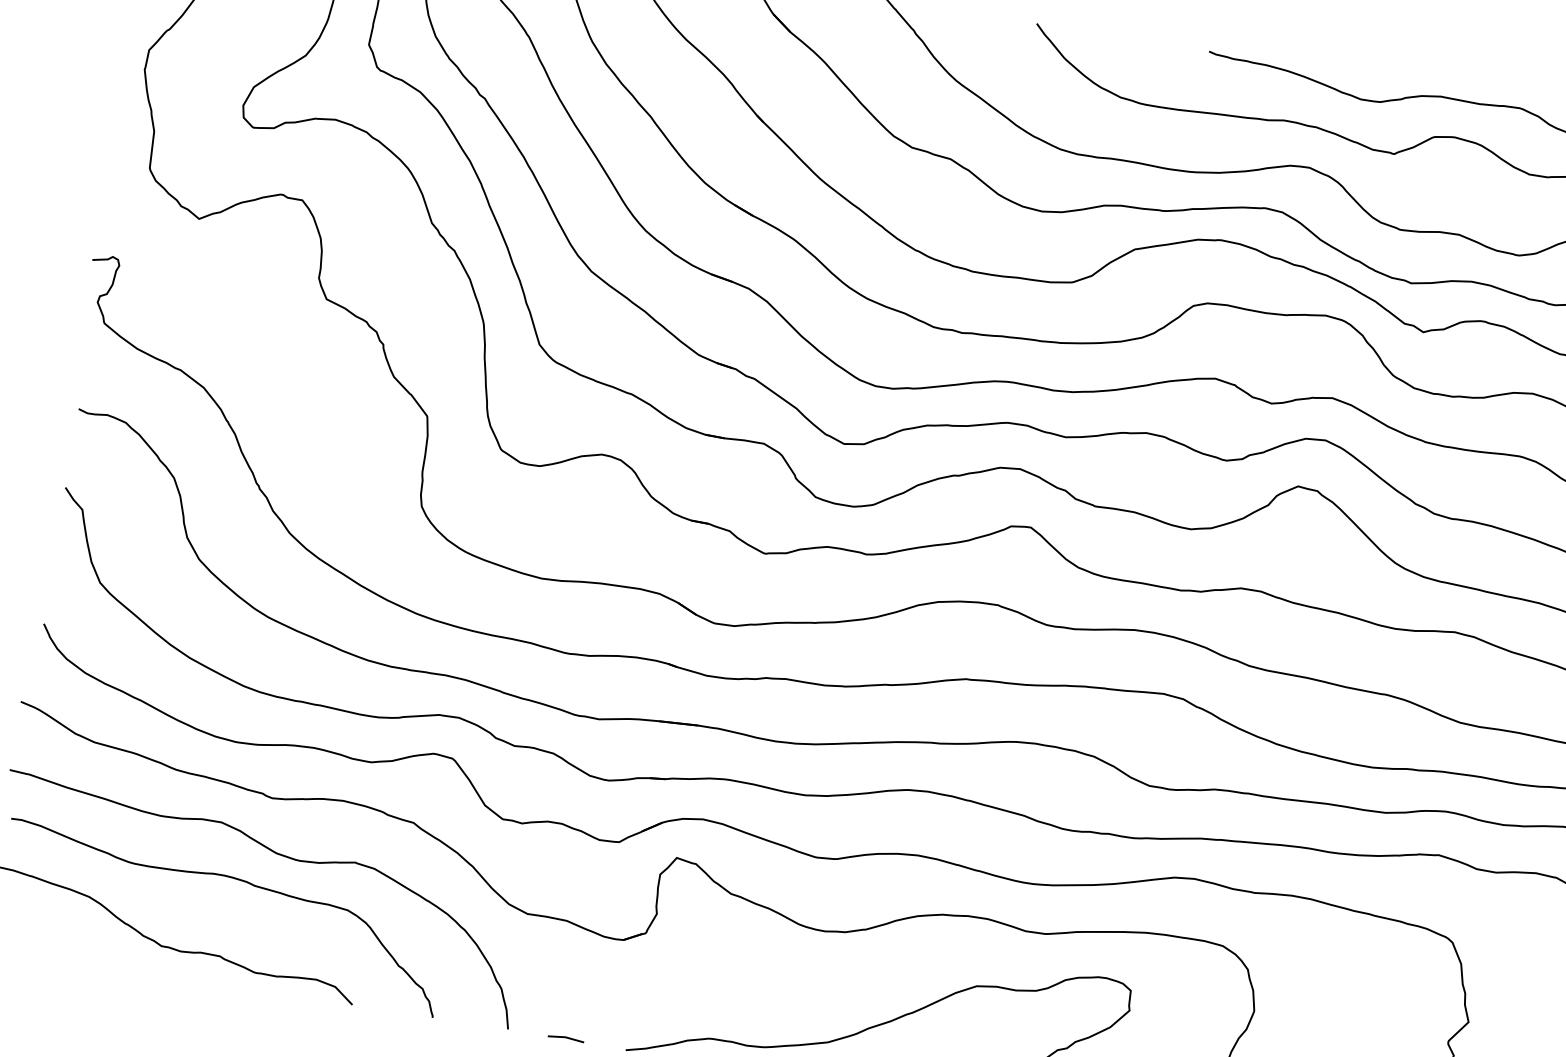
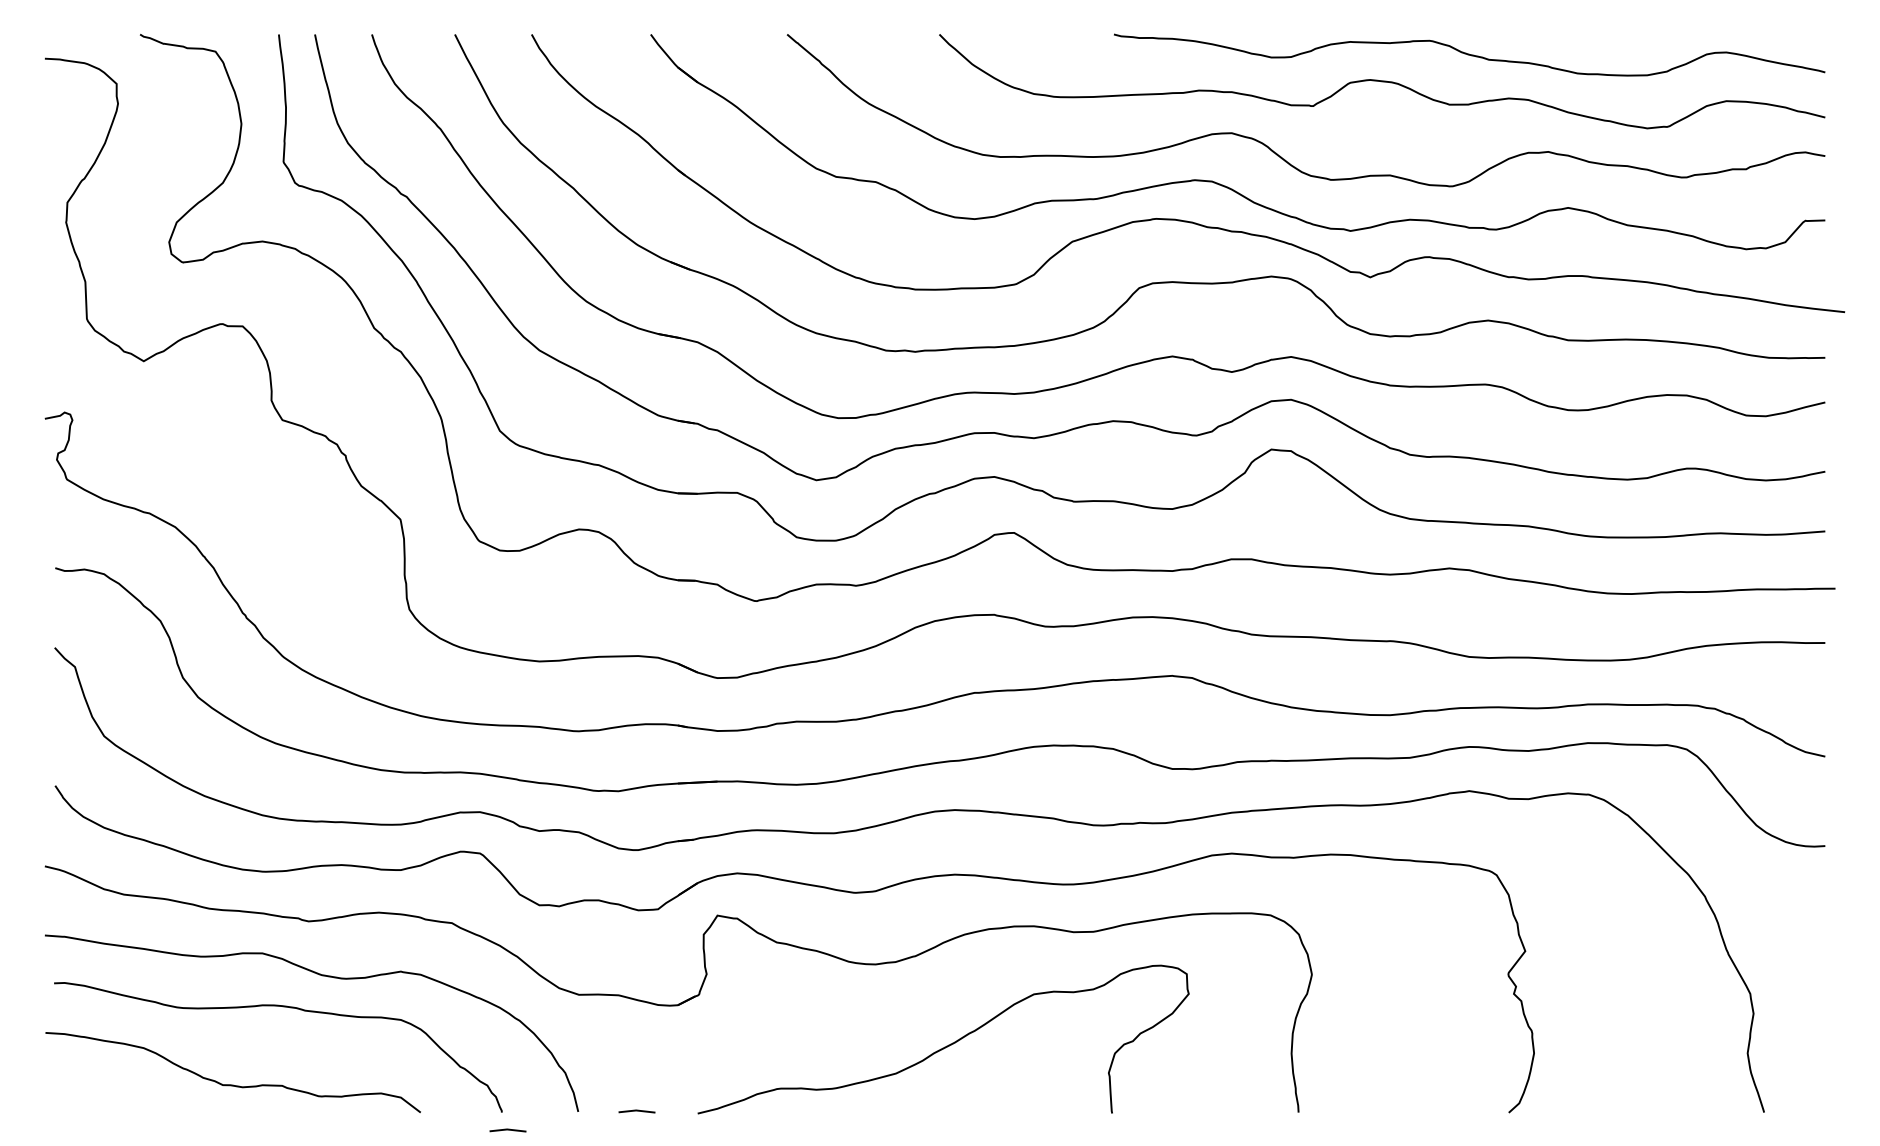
line: (435, 1036) -> (507, 1130), added

